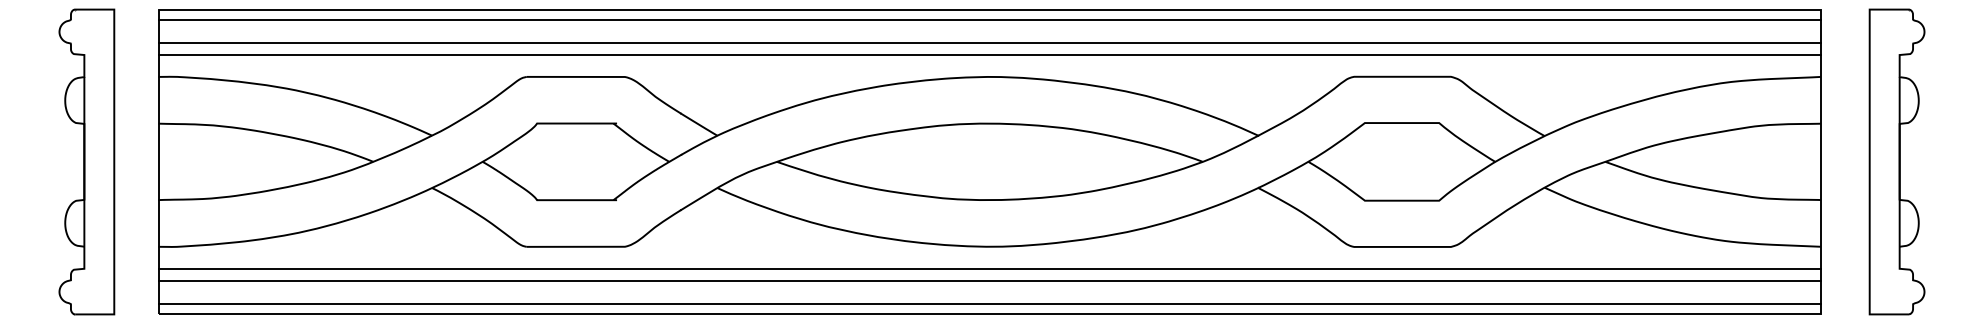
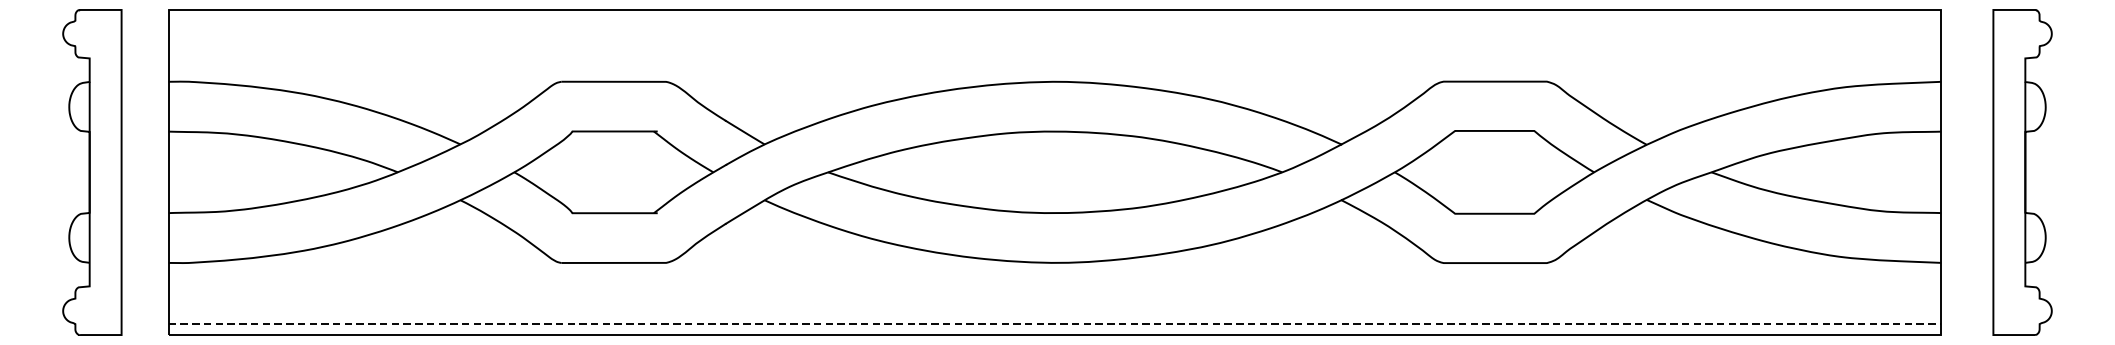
line: (989, 20) -> (1054, 21), removed
line: (989, 43) -> (1054, 46), removed
line: (989, 54) -> (1054, 57), removed
line: (989, 269) -> (1054, 287), removed
line: (989, 280) -> (1054, 298), removed
line: (990, 304) -> (1055, 324), solid -> dashed

